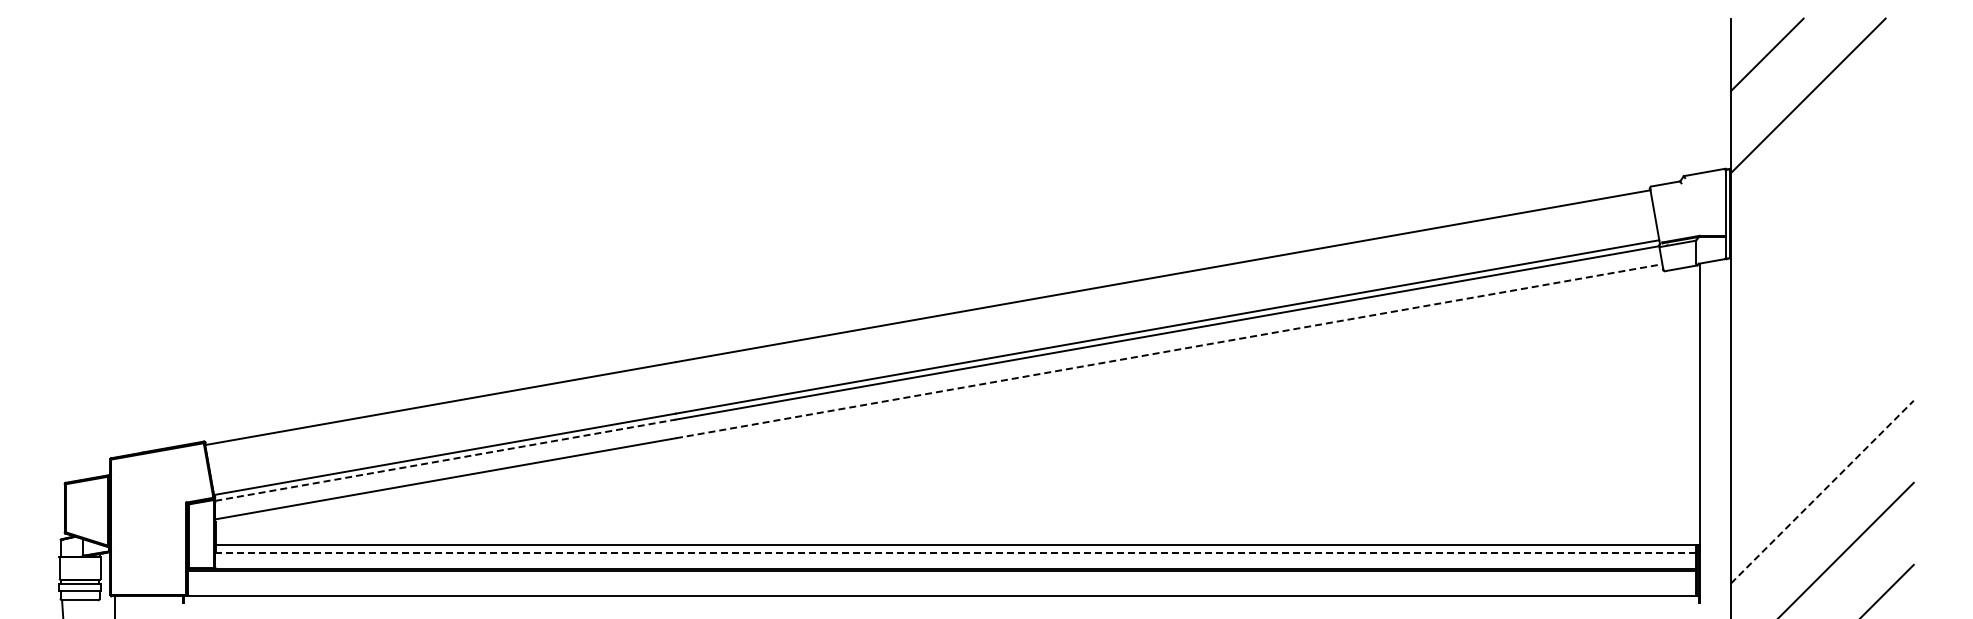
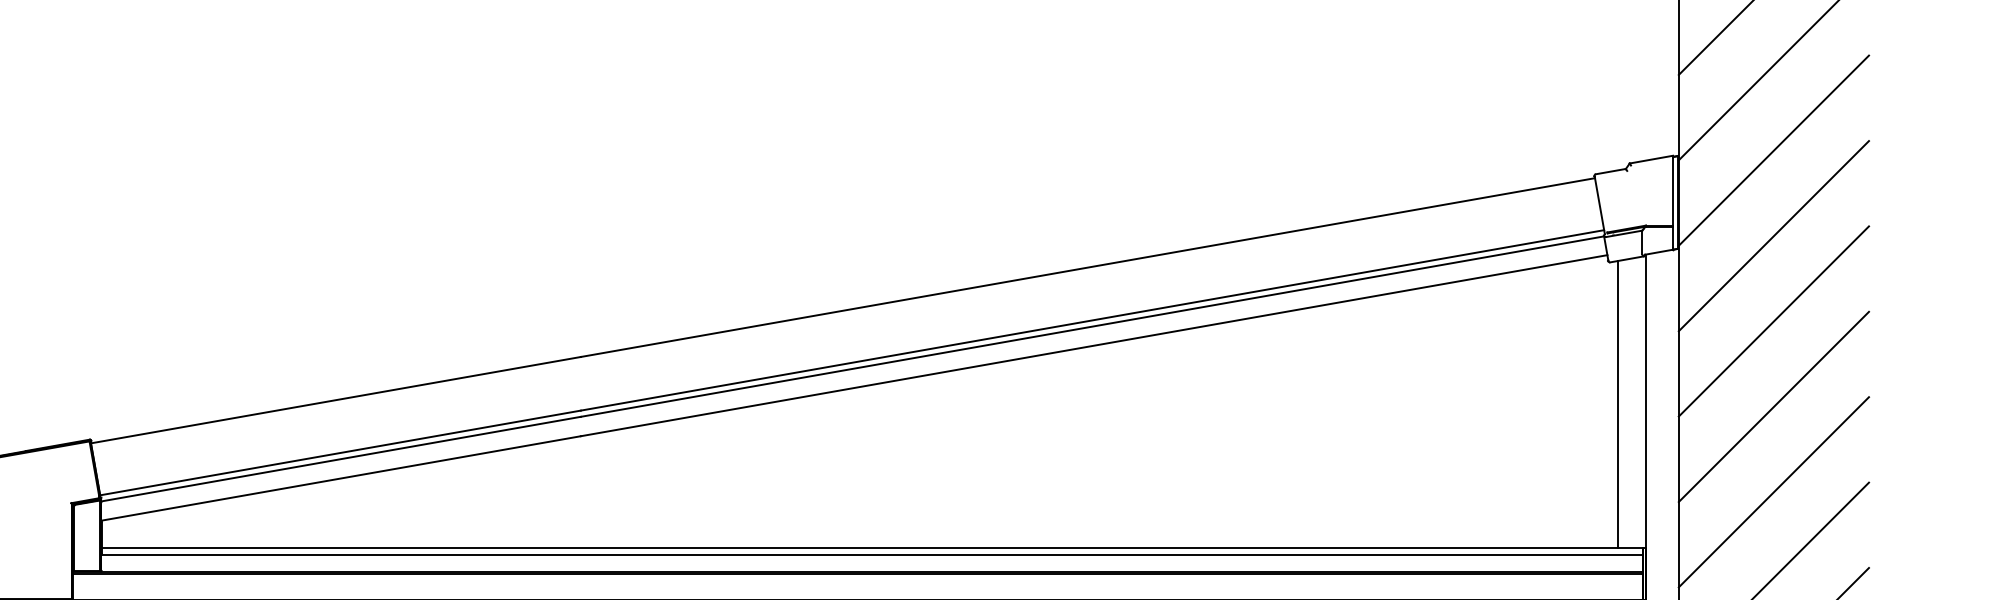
line: (1822, 163) -> (1773, 150), added
line: (1822, 245) -> (1773, 235), added
line: (1822, 327) -> (1773, 320), added
line: (1169, 351) -> (1094, 345), dashed -> solid
line: (1672, 407) -> (1617, 404), added
line: (1822, 409) -> (1773, 406), added
line: (445, 460) -> (341, 459), dashed -> solid
line: (1822, 491) -> (1773, 491), dashed -> solid
line: (955, 552) -> (871, 555), dashed -> solid

